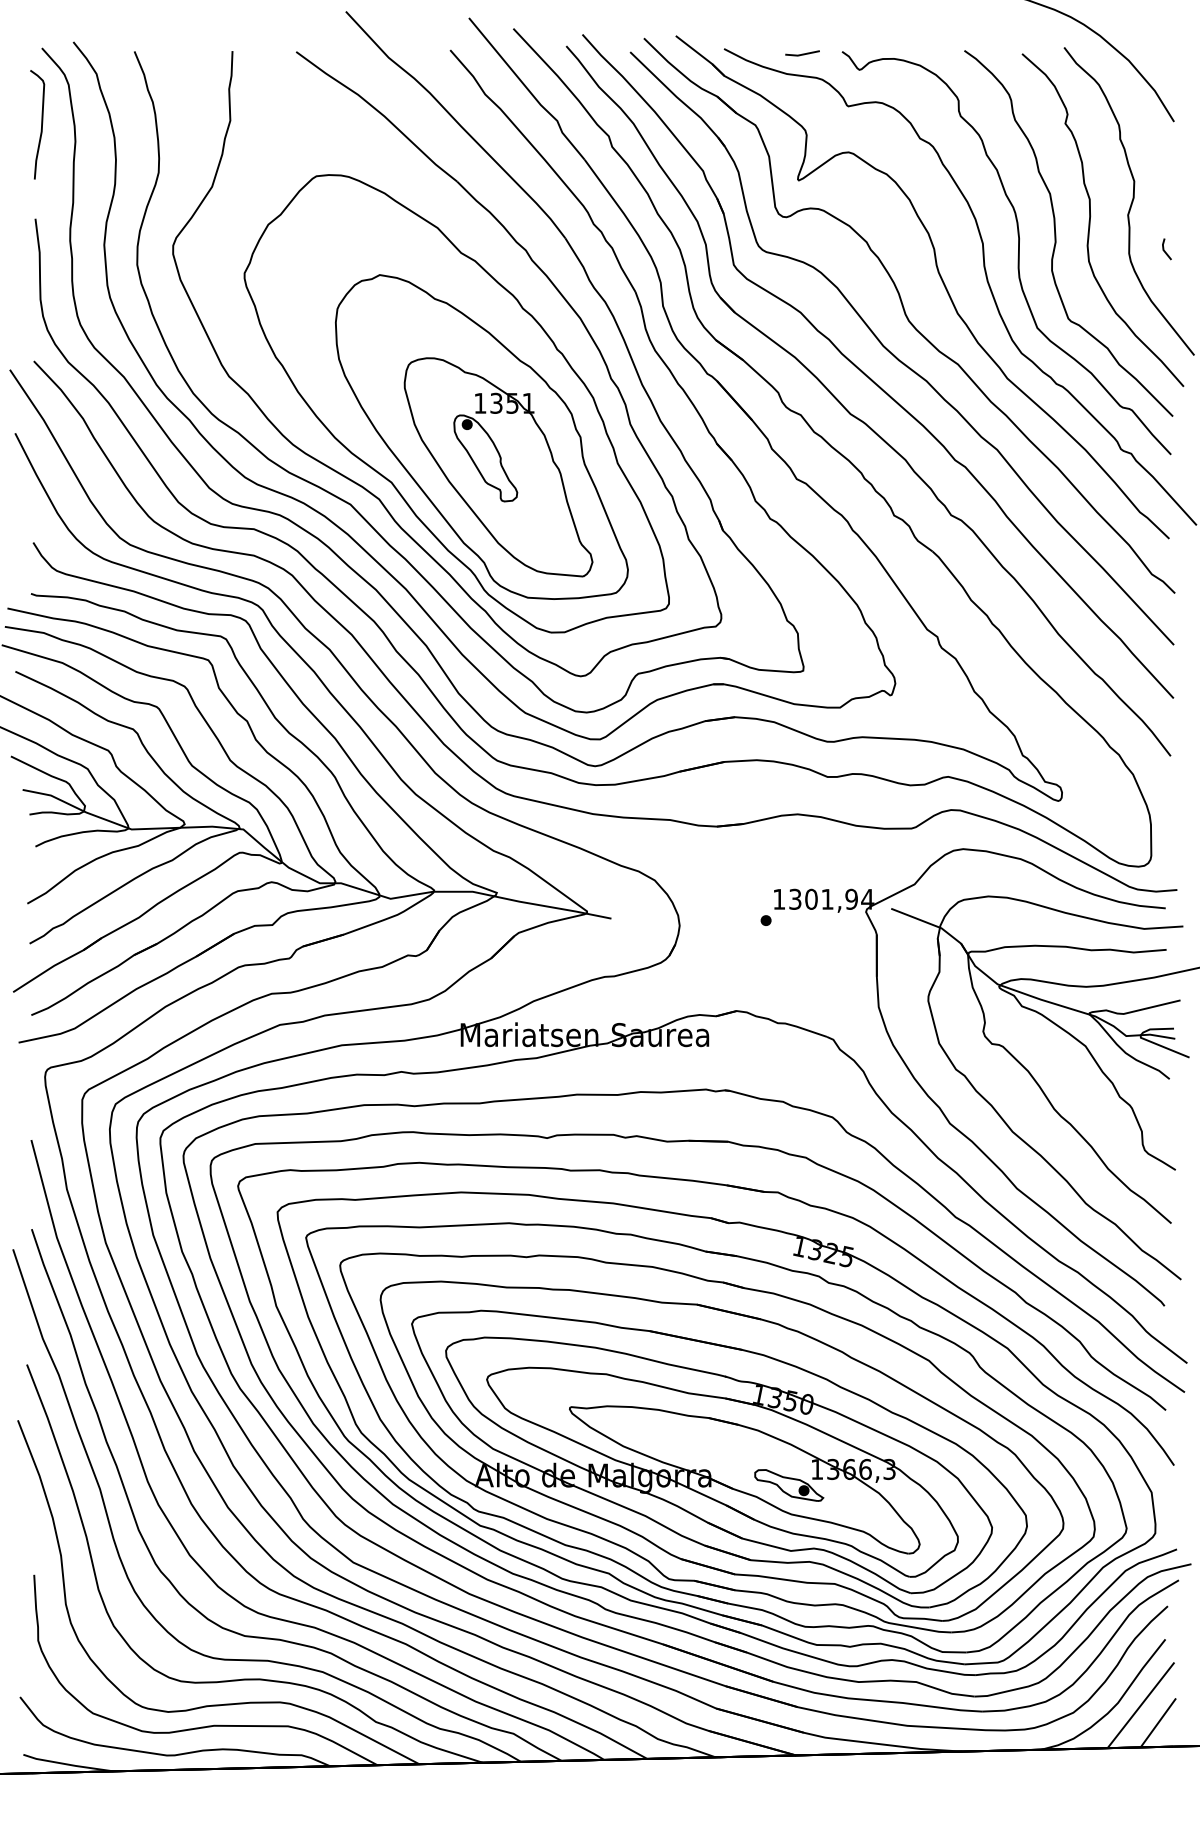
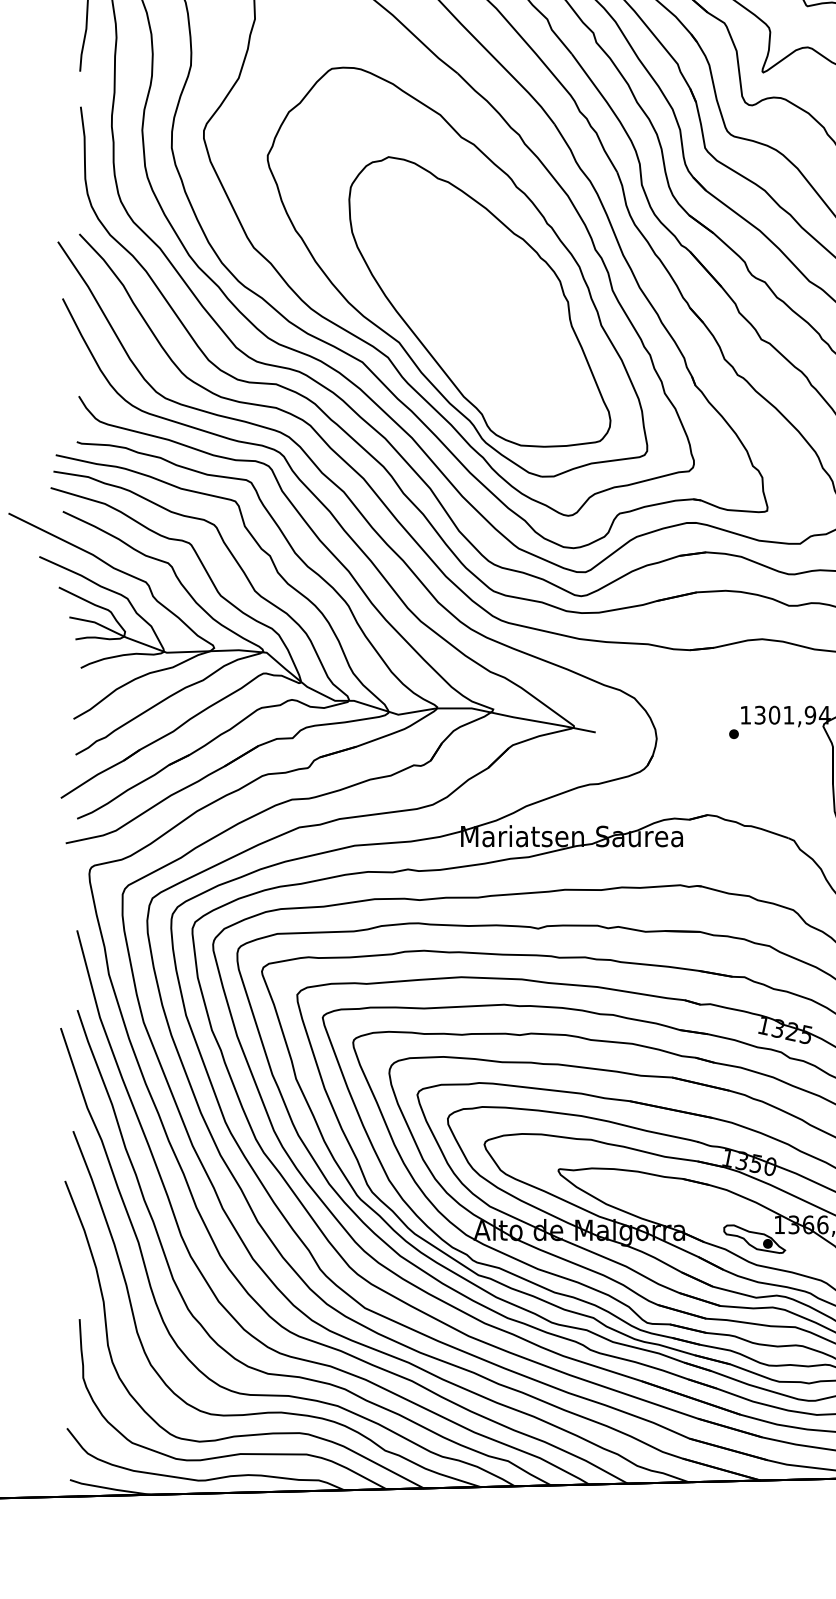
part: (498, 467) -> (494, 329), removed

